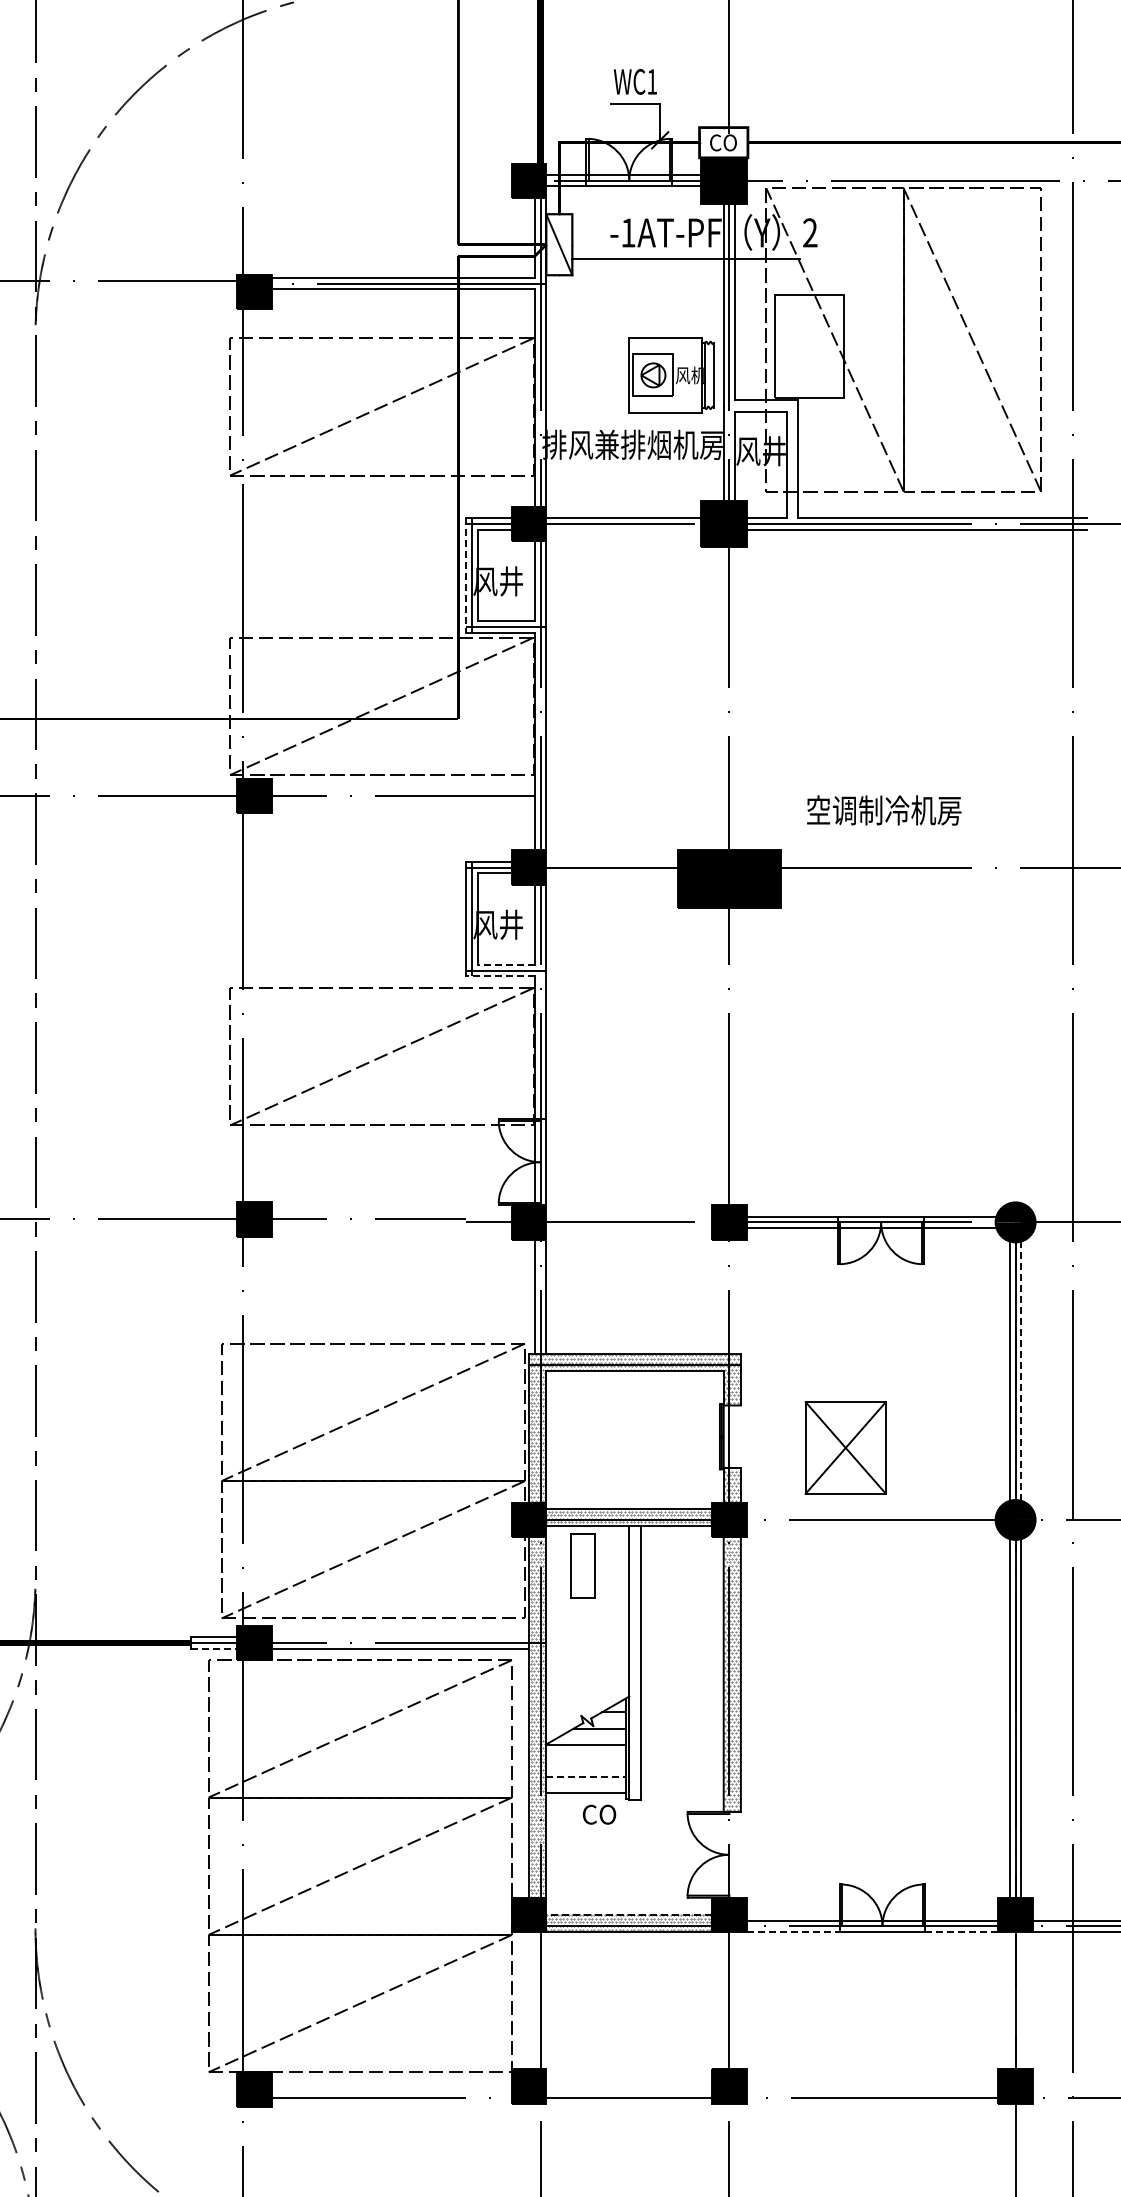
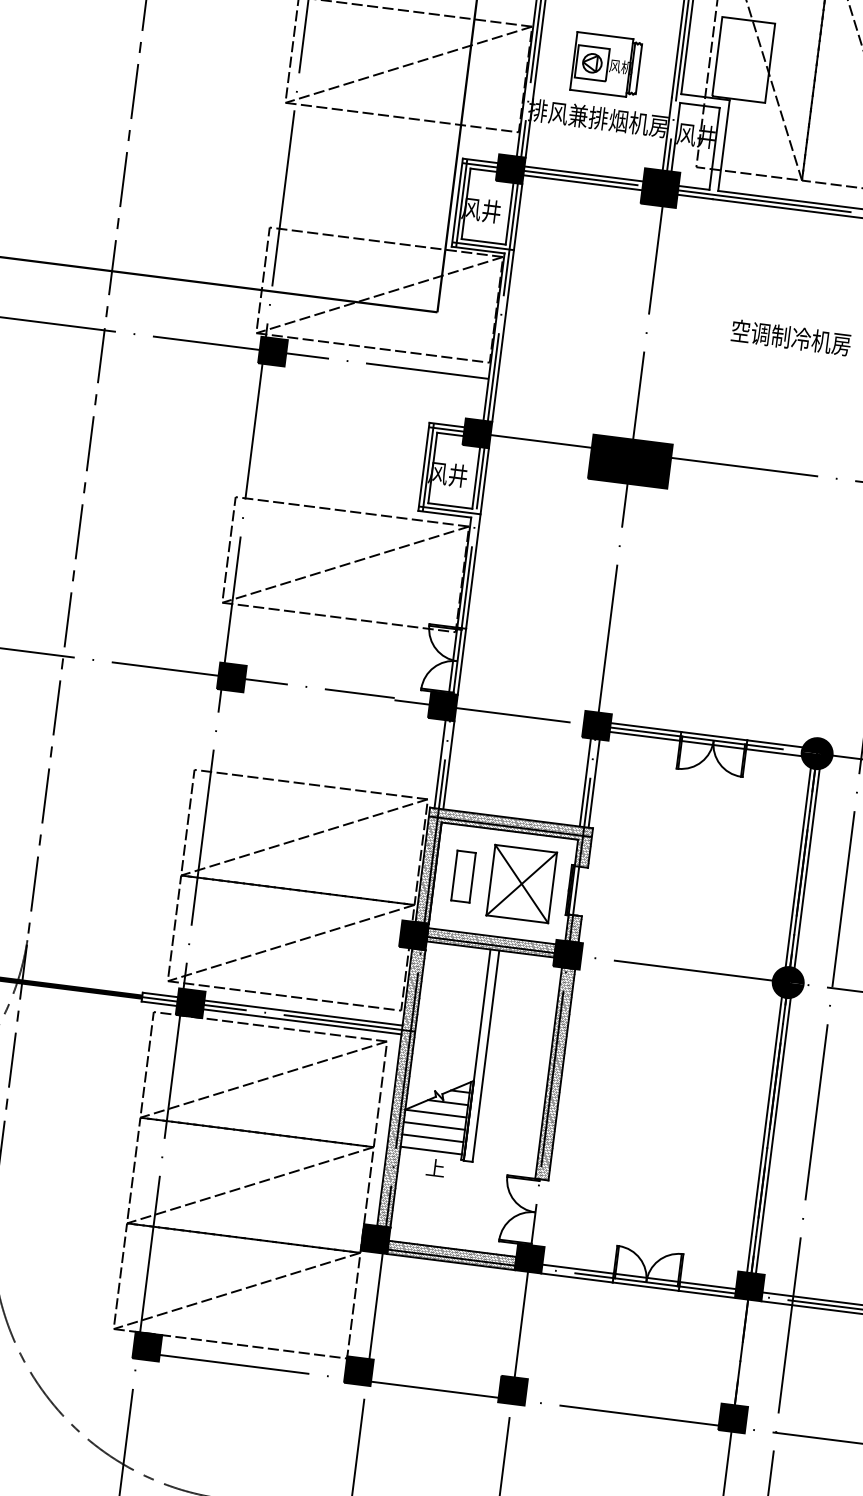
part: (671, 375) -> (606, 65), moved
line: (623, 529) -> (582, 182), added
line: (466, 576) -> (457, 203), dashed -> solid
text: (884, 810) -> (791, 337), moved
line: (506, 964) -> (450, 505), dashed -> solid
line: (500, 976) -> (444, 514), dashed -> solid
line: (723, 1296) -> (585, 782), added
line: (735, 1296) -> (594, 783), added
line: (1021, 1371) -> (807, 868), dashed -> solid
part: (845, 1447) -> (521, 883), moved
part: (582, 1565) -> (463, 876), moved
line: (400, 1637) -> (303, 1013), added
line: (214, 1648) -> (159, 1003), dashed -> solid
line: (585, 1760) -> (433, 1125), added
line: (586, 1776) -> (433, 1138), dashed -> solid
text: (599, 1813) -> (439, 1167), CO -> 上
line: (629, 1914) -> (452, 1248), dashed -> solid
line: (793, 1932) -> (577, 1278), dashed -> solid
line: (961, 1932) -> (706, 1294), dashed -> solid

